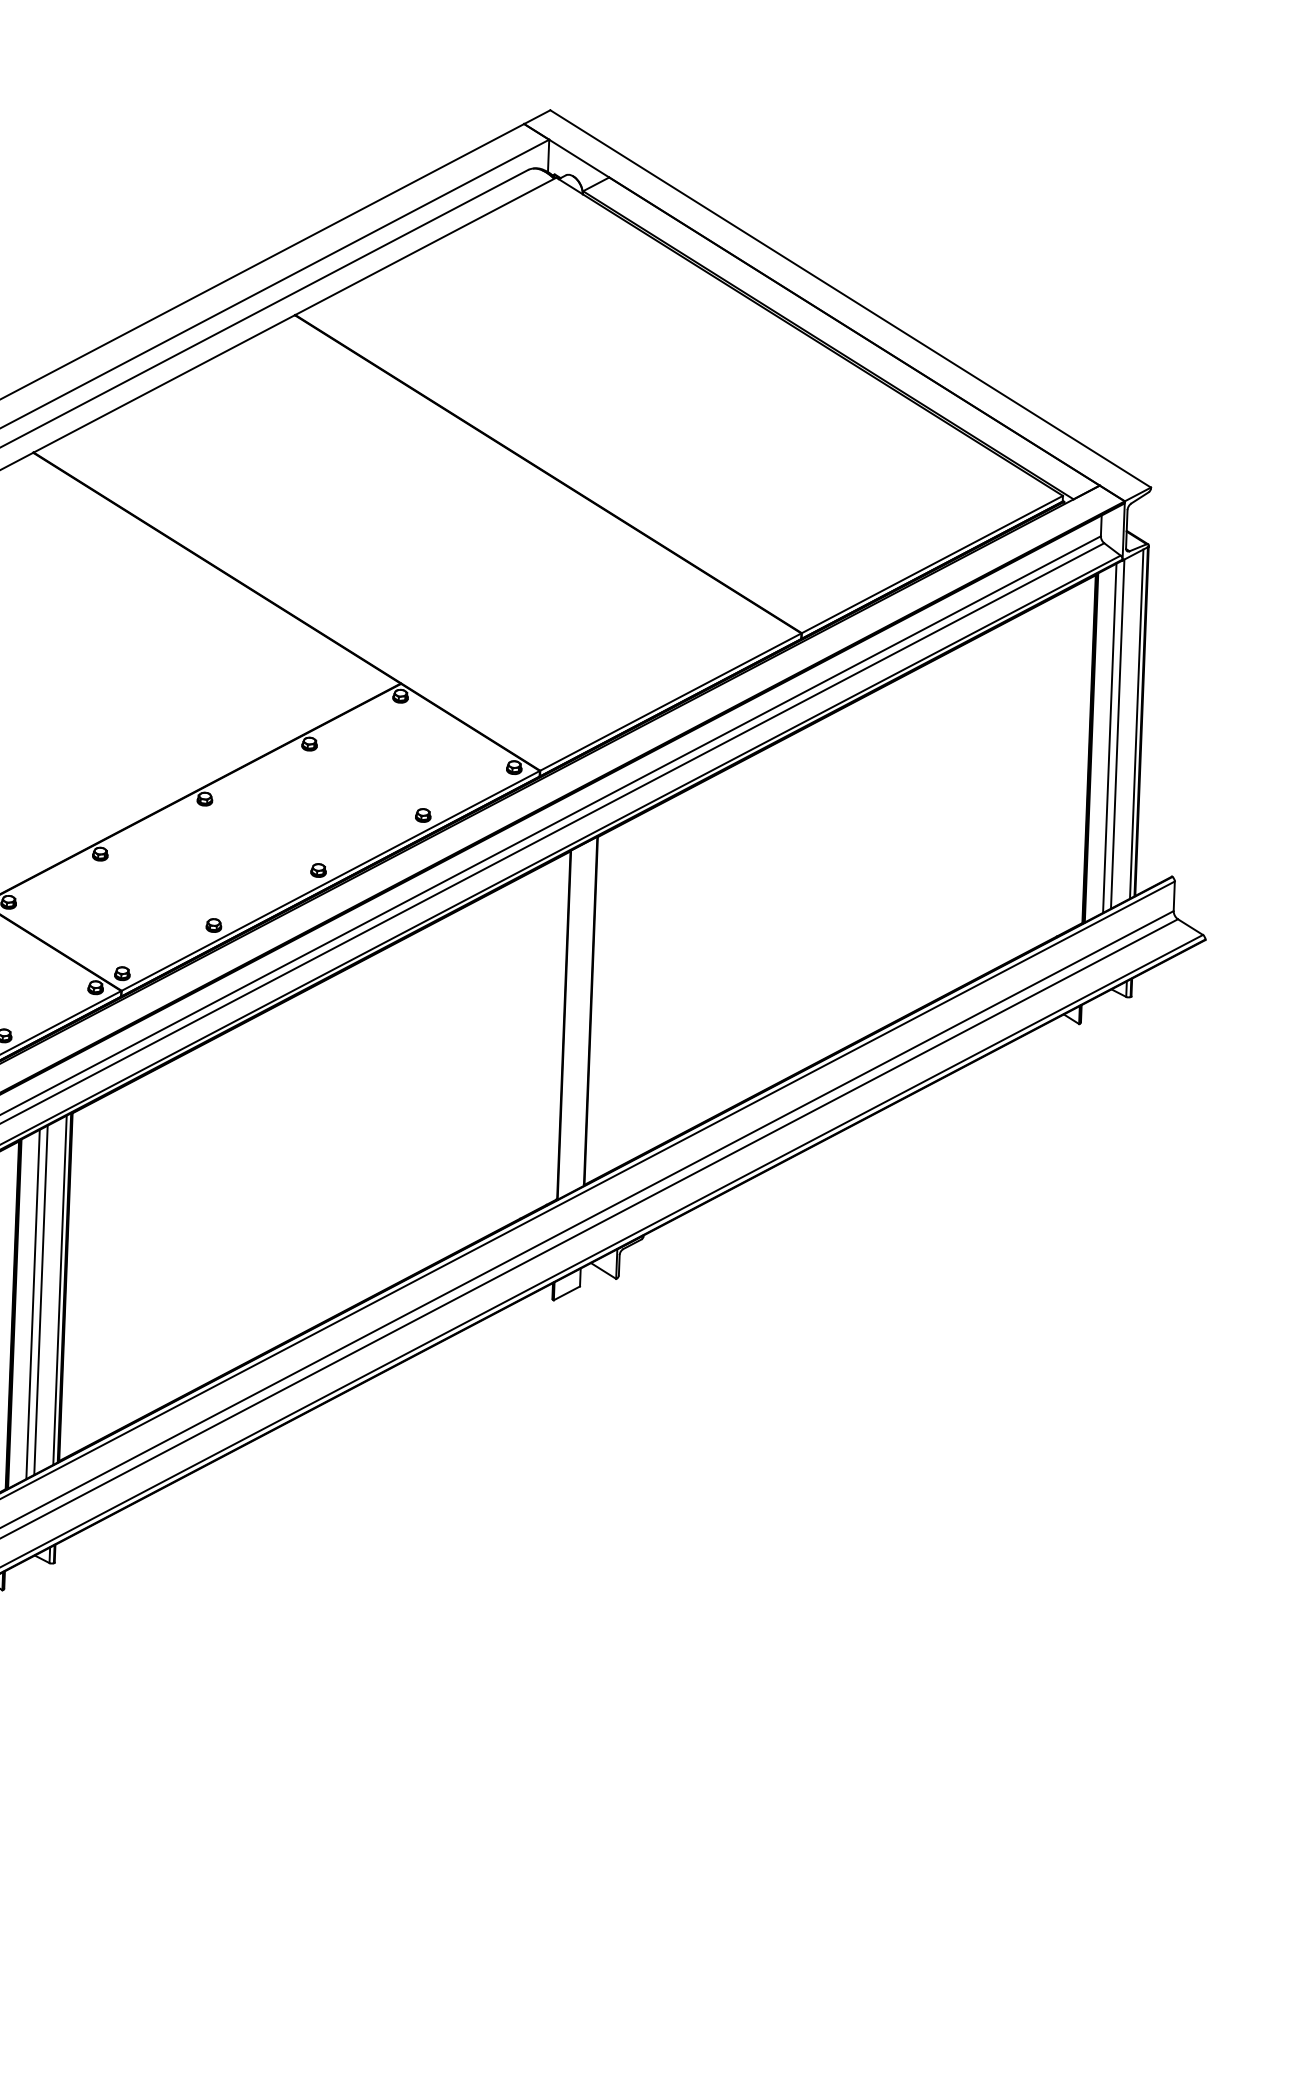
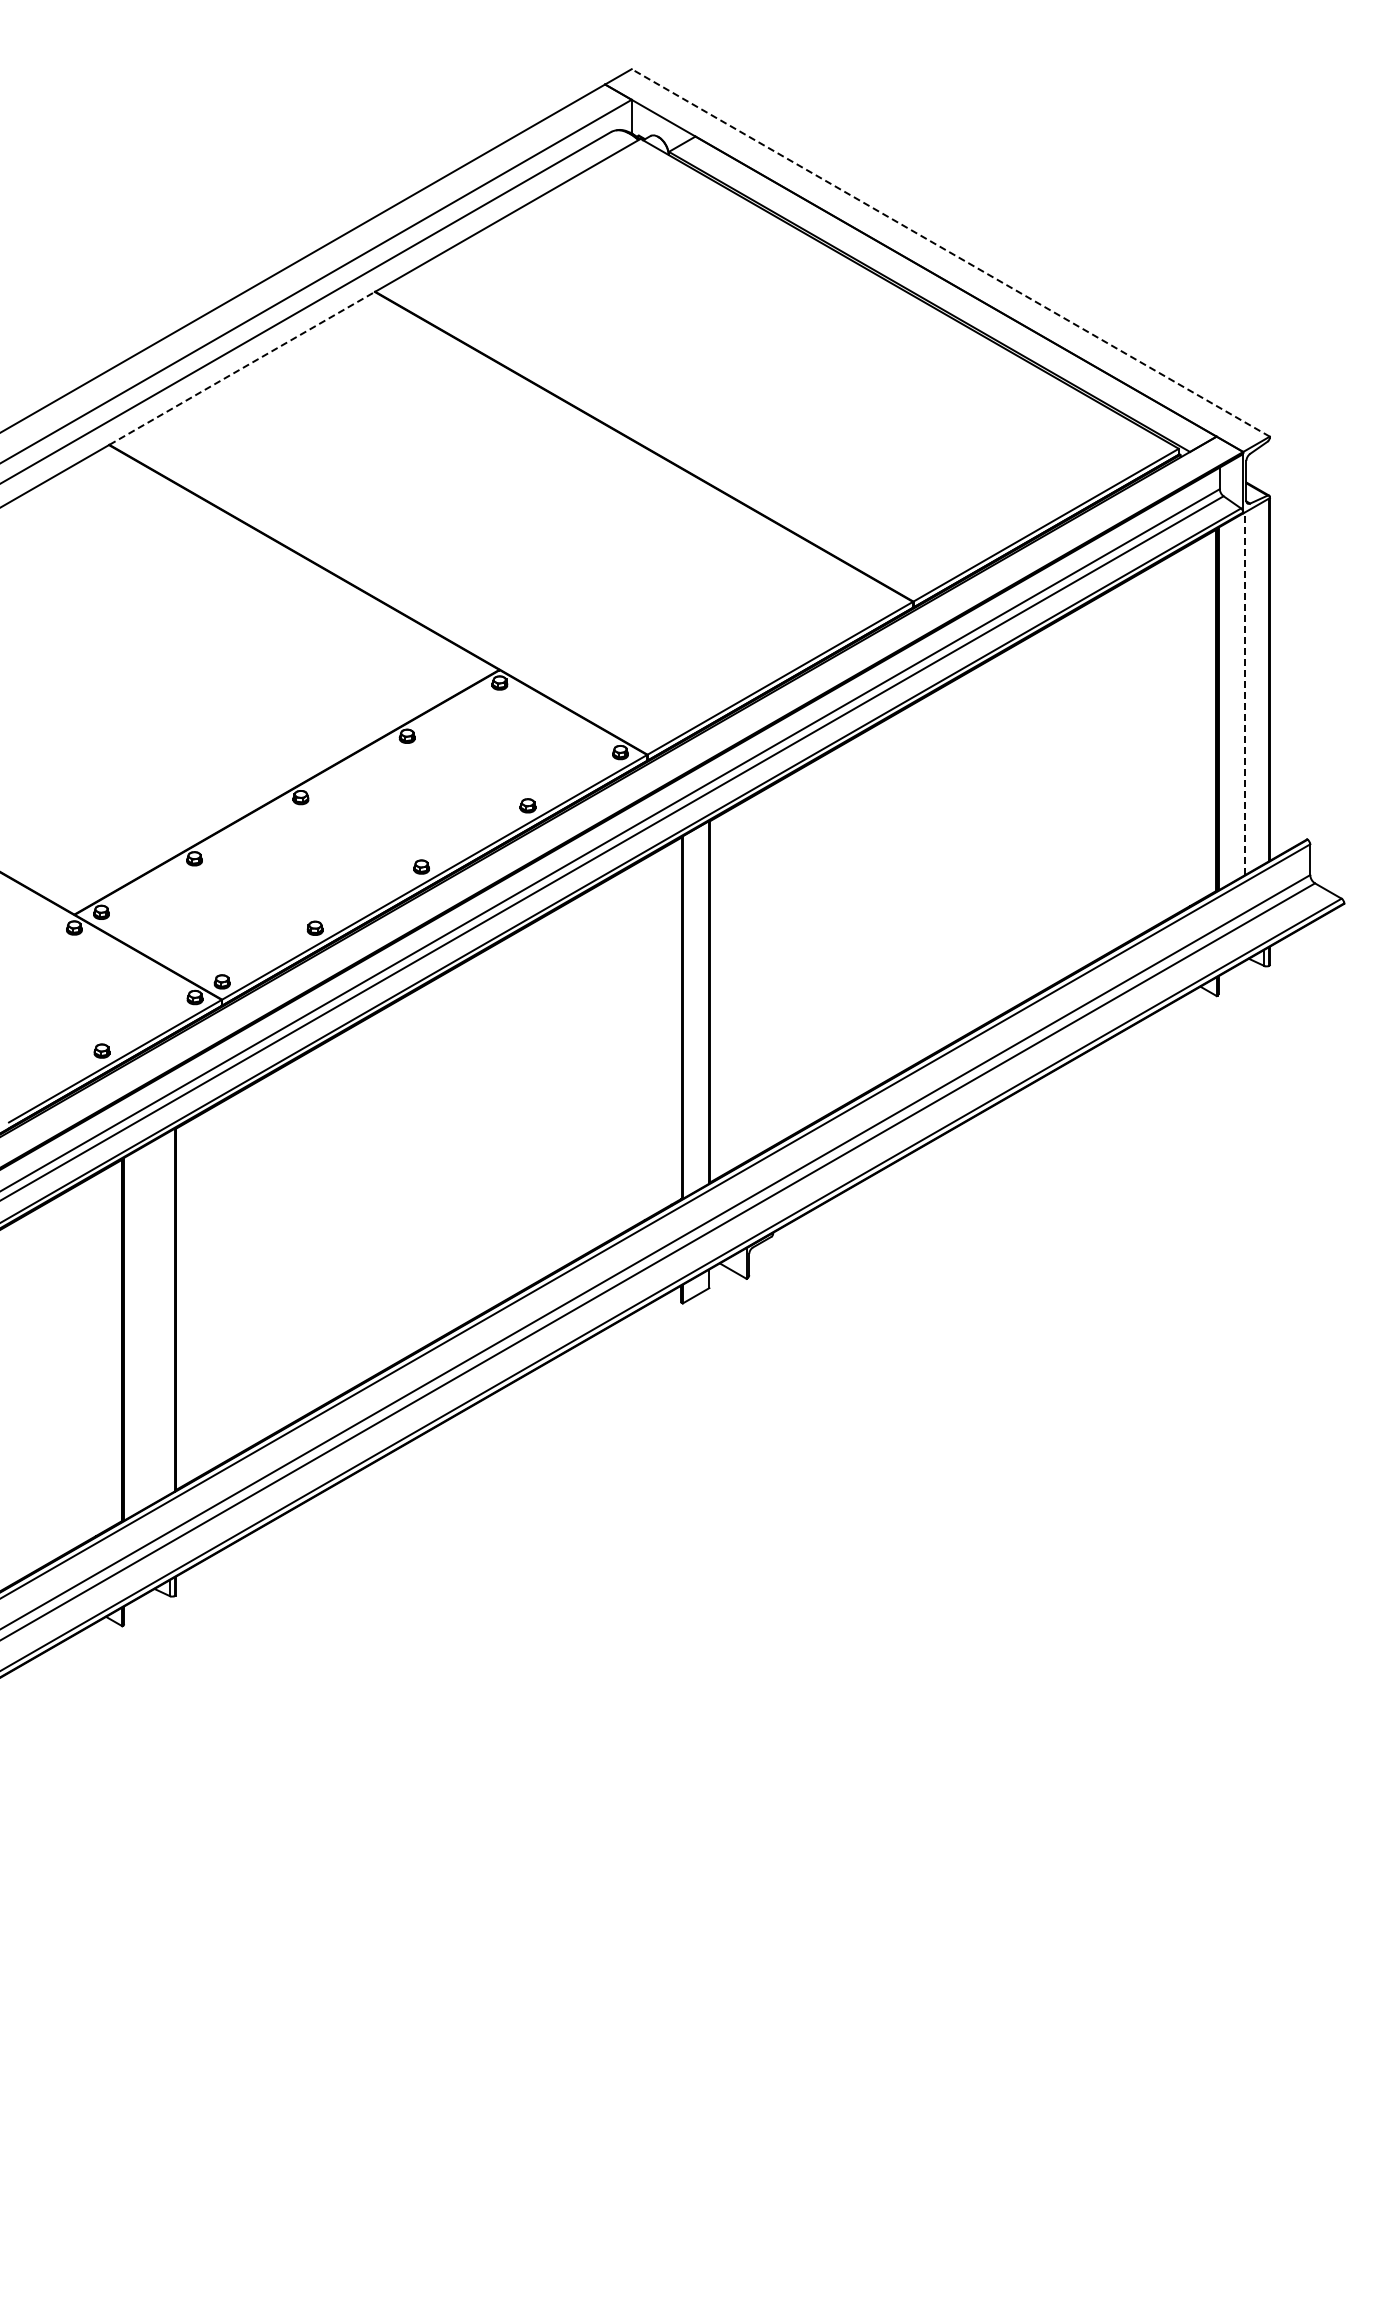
line: (850, 298) -> (950, 252), solid -> dashed
line: (164, 383) -> (242, 368), solid -> dashed
line: (1136, 724) -> (1264, 682), removed
line: (1118, 733) -> (1245, 693), solid -> dashed
line: (1110, 738) -> (1237, 698), removed
line: (60, 1290) -> (170, 1312), removed
line: (40, 1299) -> (150, 1323), removed
line: (32, 1304) -> (142, 1328), removed

